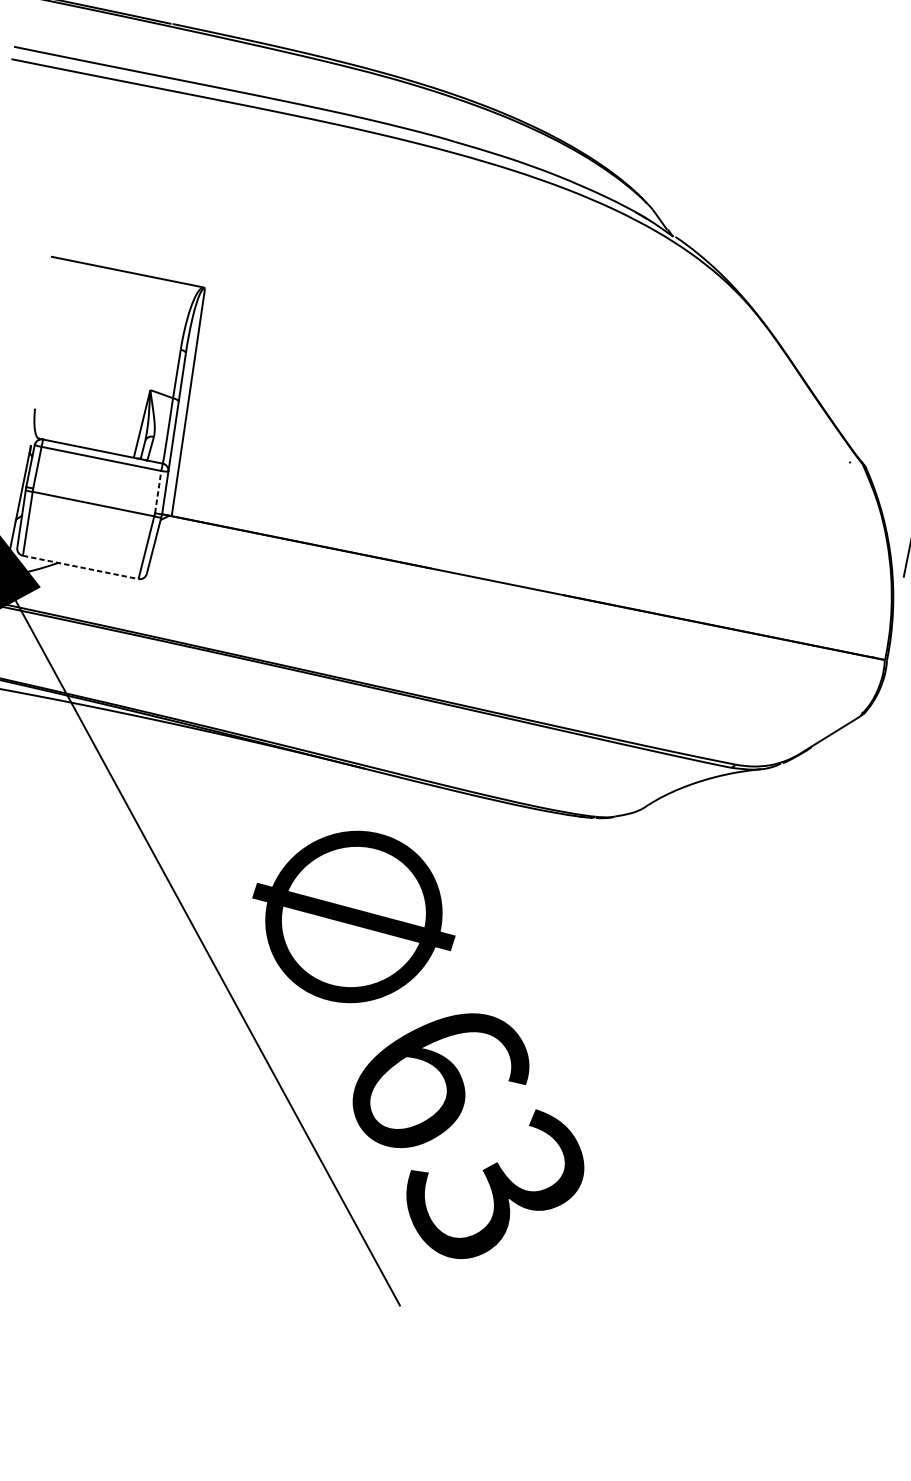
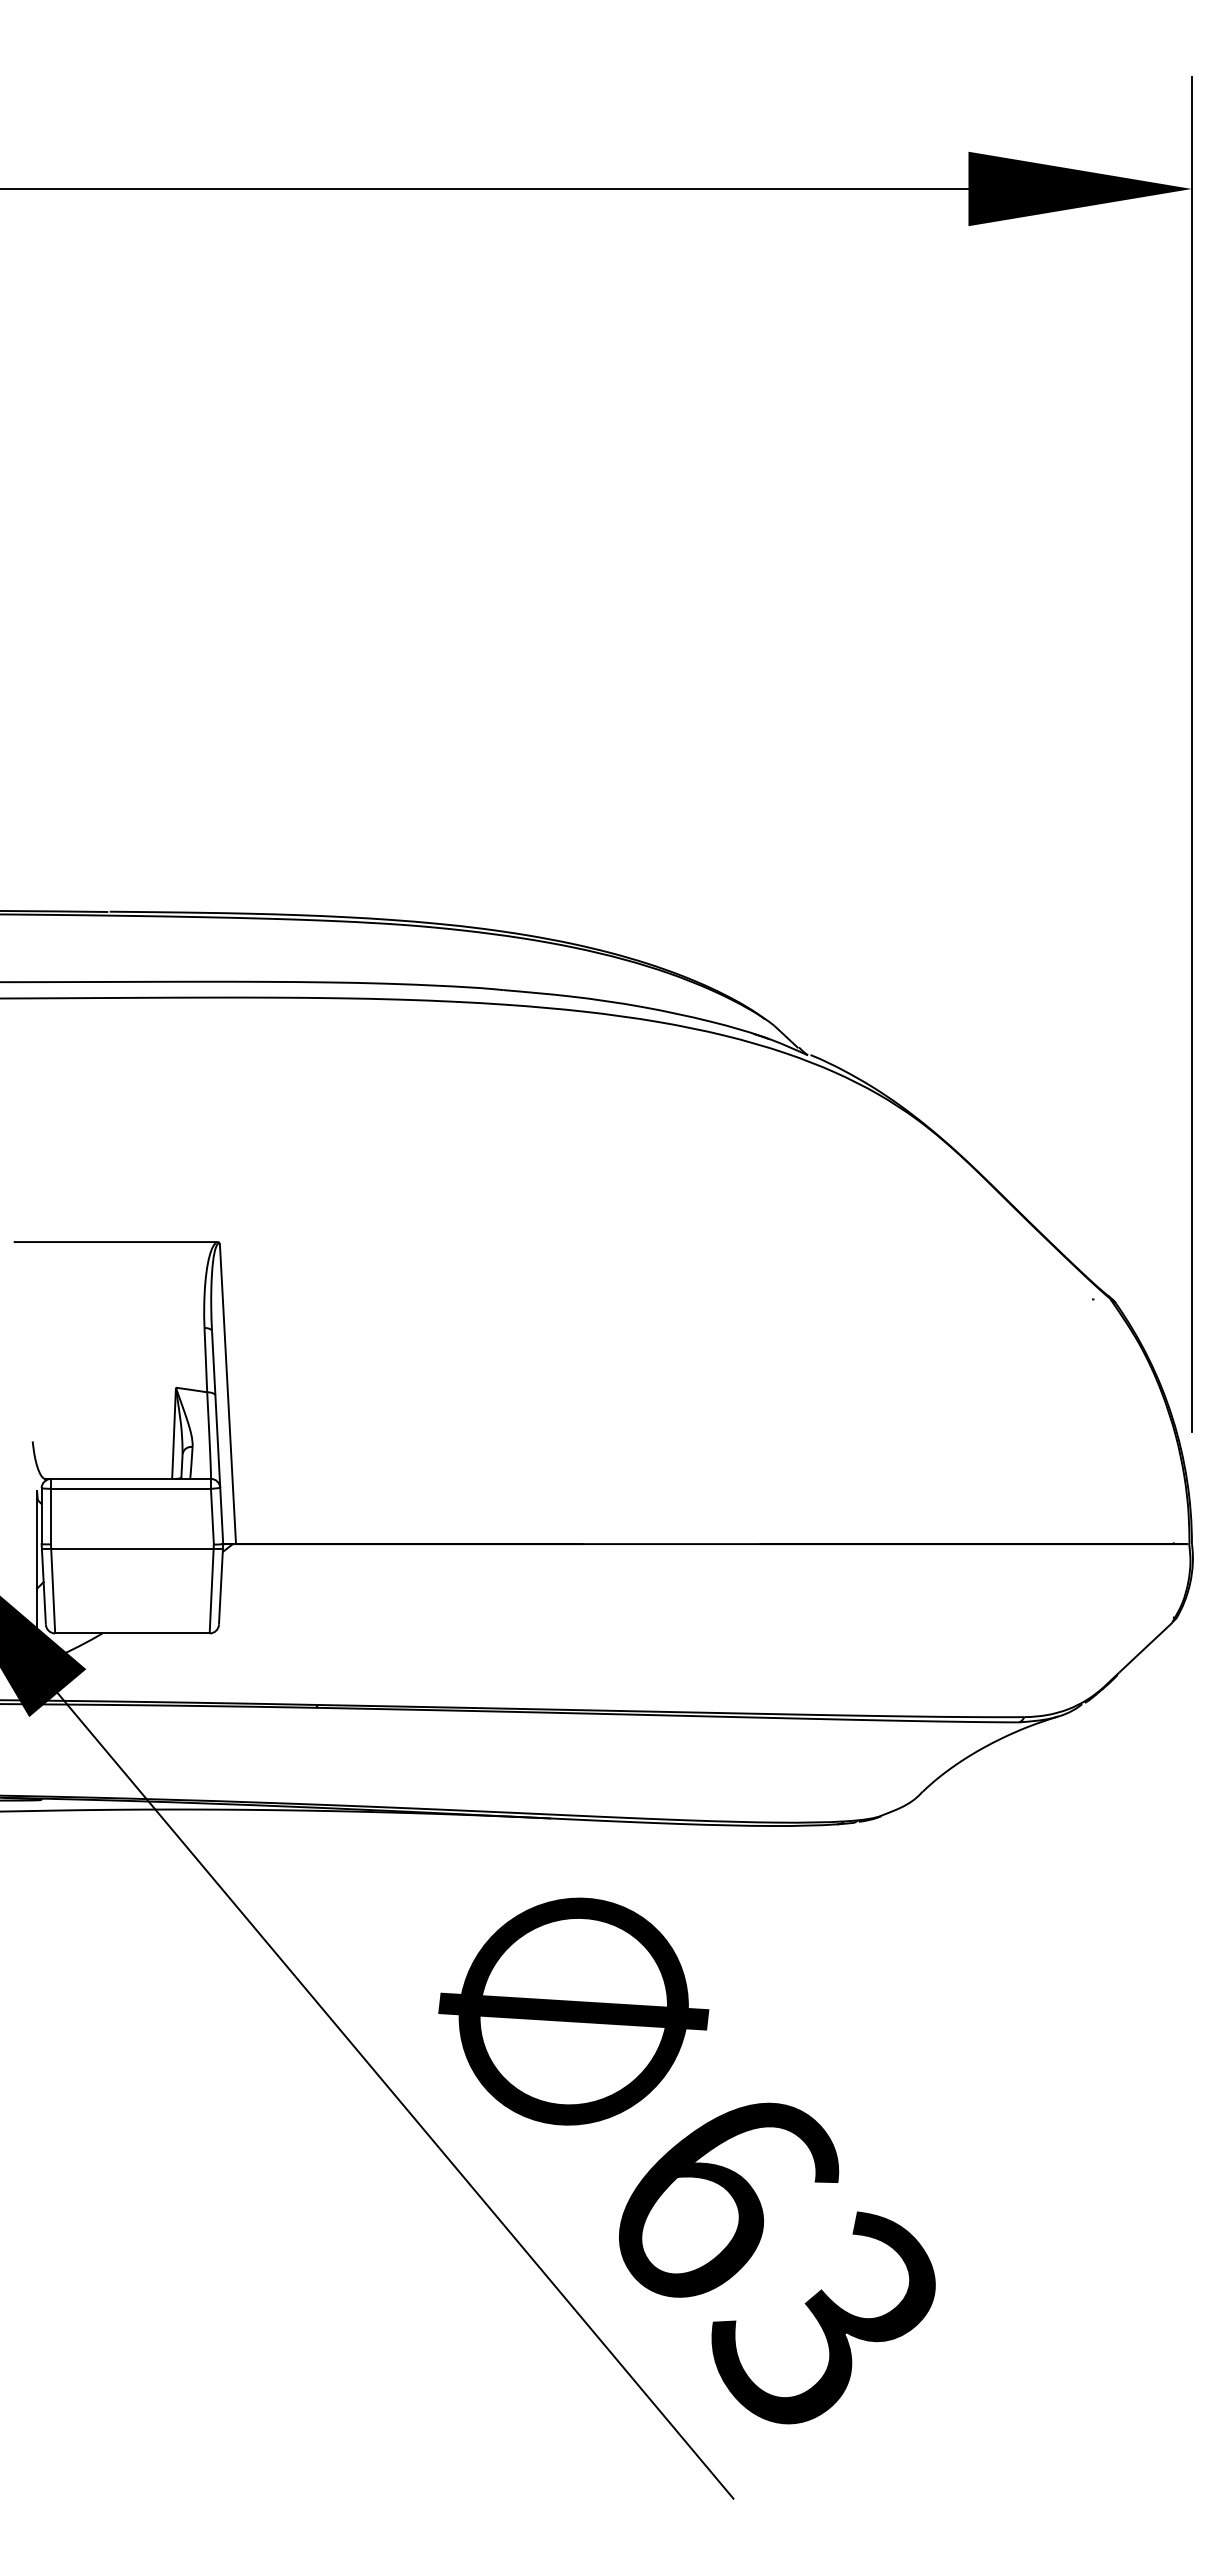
line: (158, 491) -> (212, 1516), dashed -> solid
line: (80, 567) -> (132, 1633), dashed -> solid

